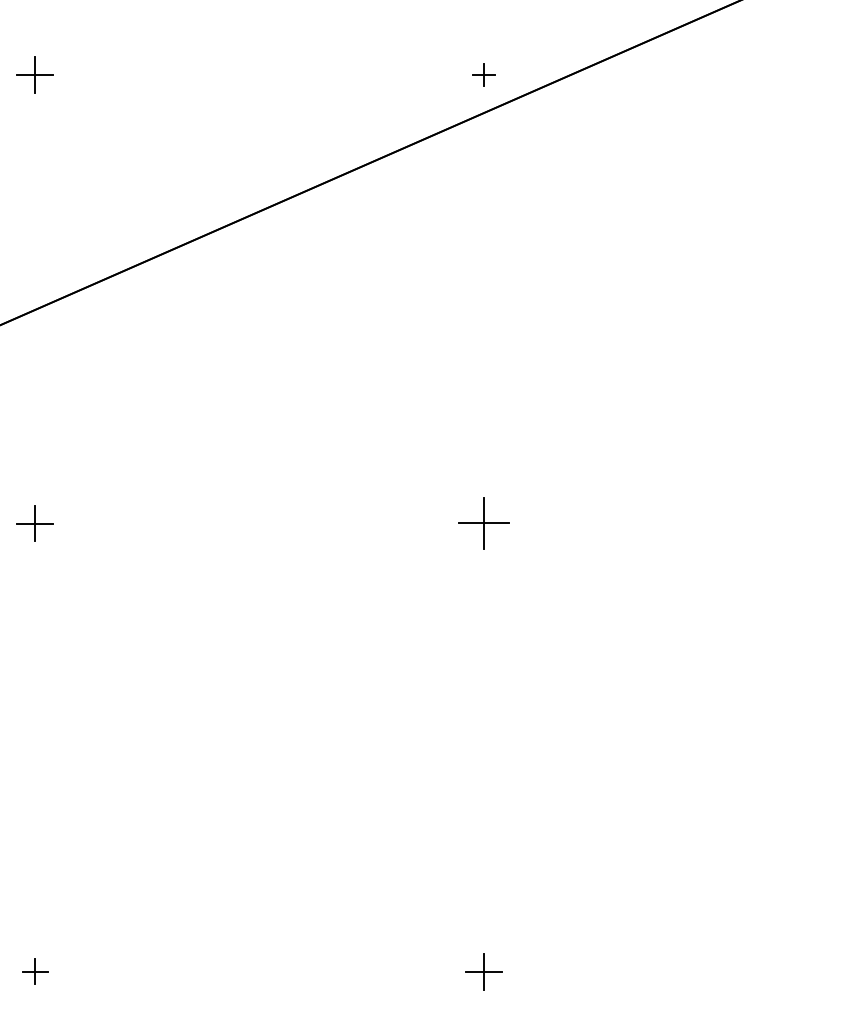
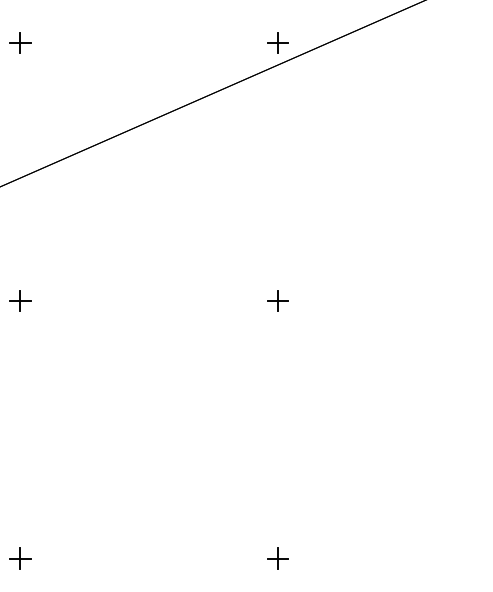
part: (482, 73) -> (277, 42), size x1.67
part: (482, 522) -> (277, 300), size x0.71
part: (35, 971) -> (20, 558), size x1.43

